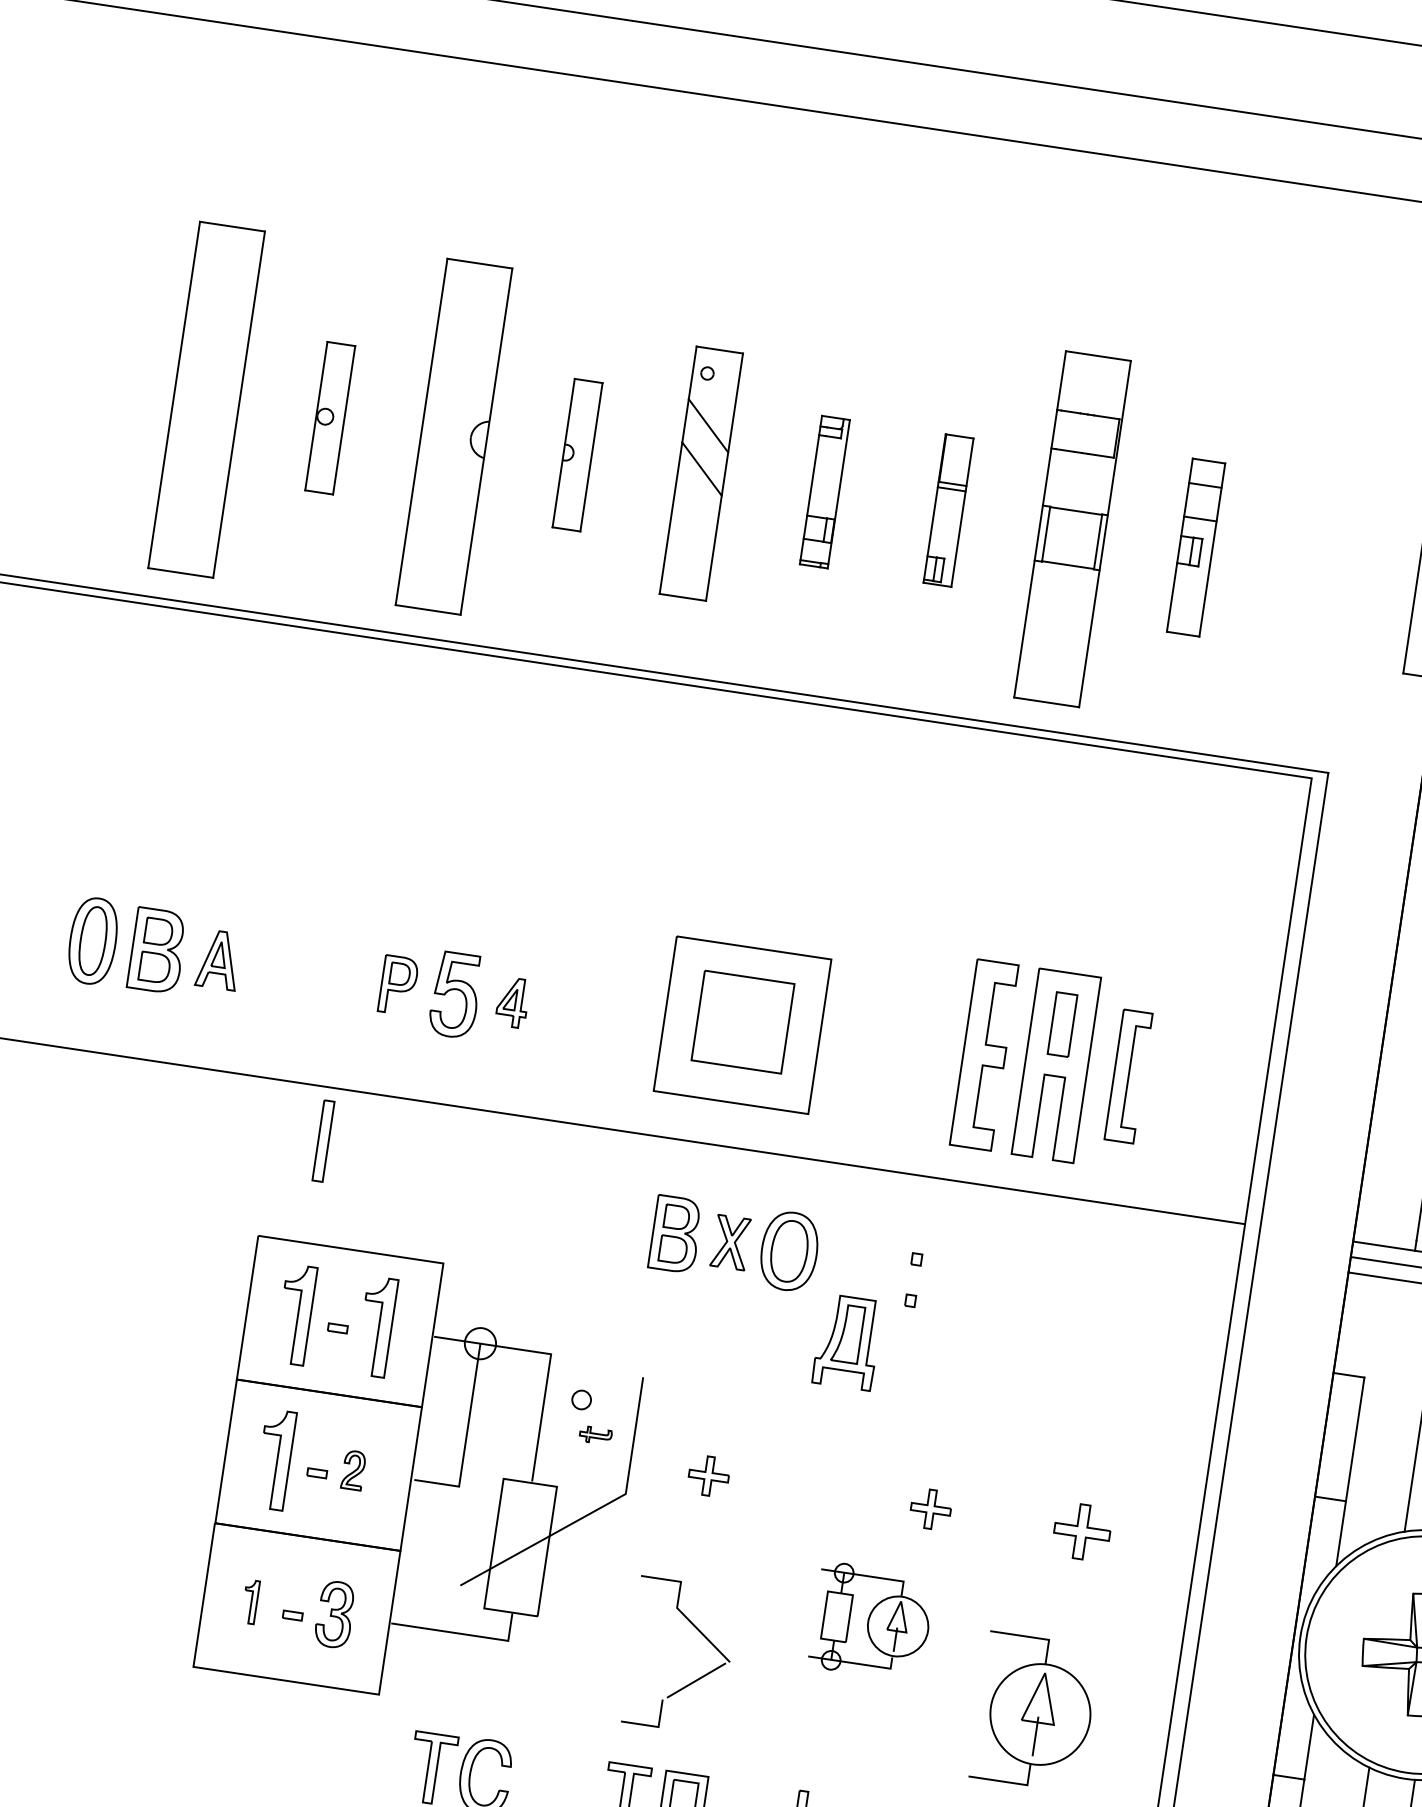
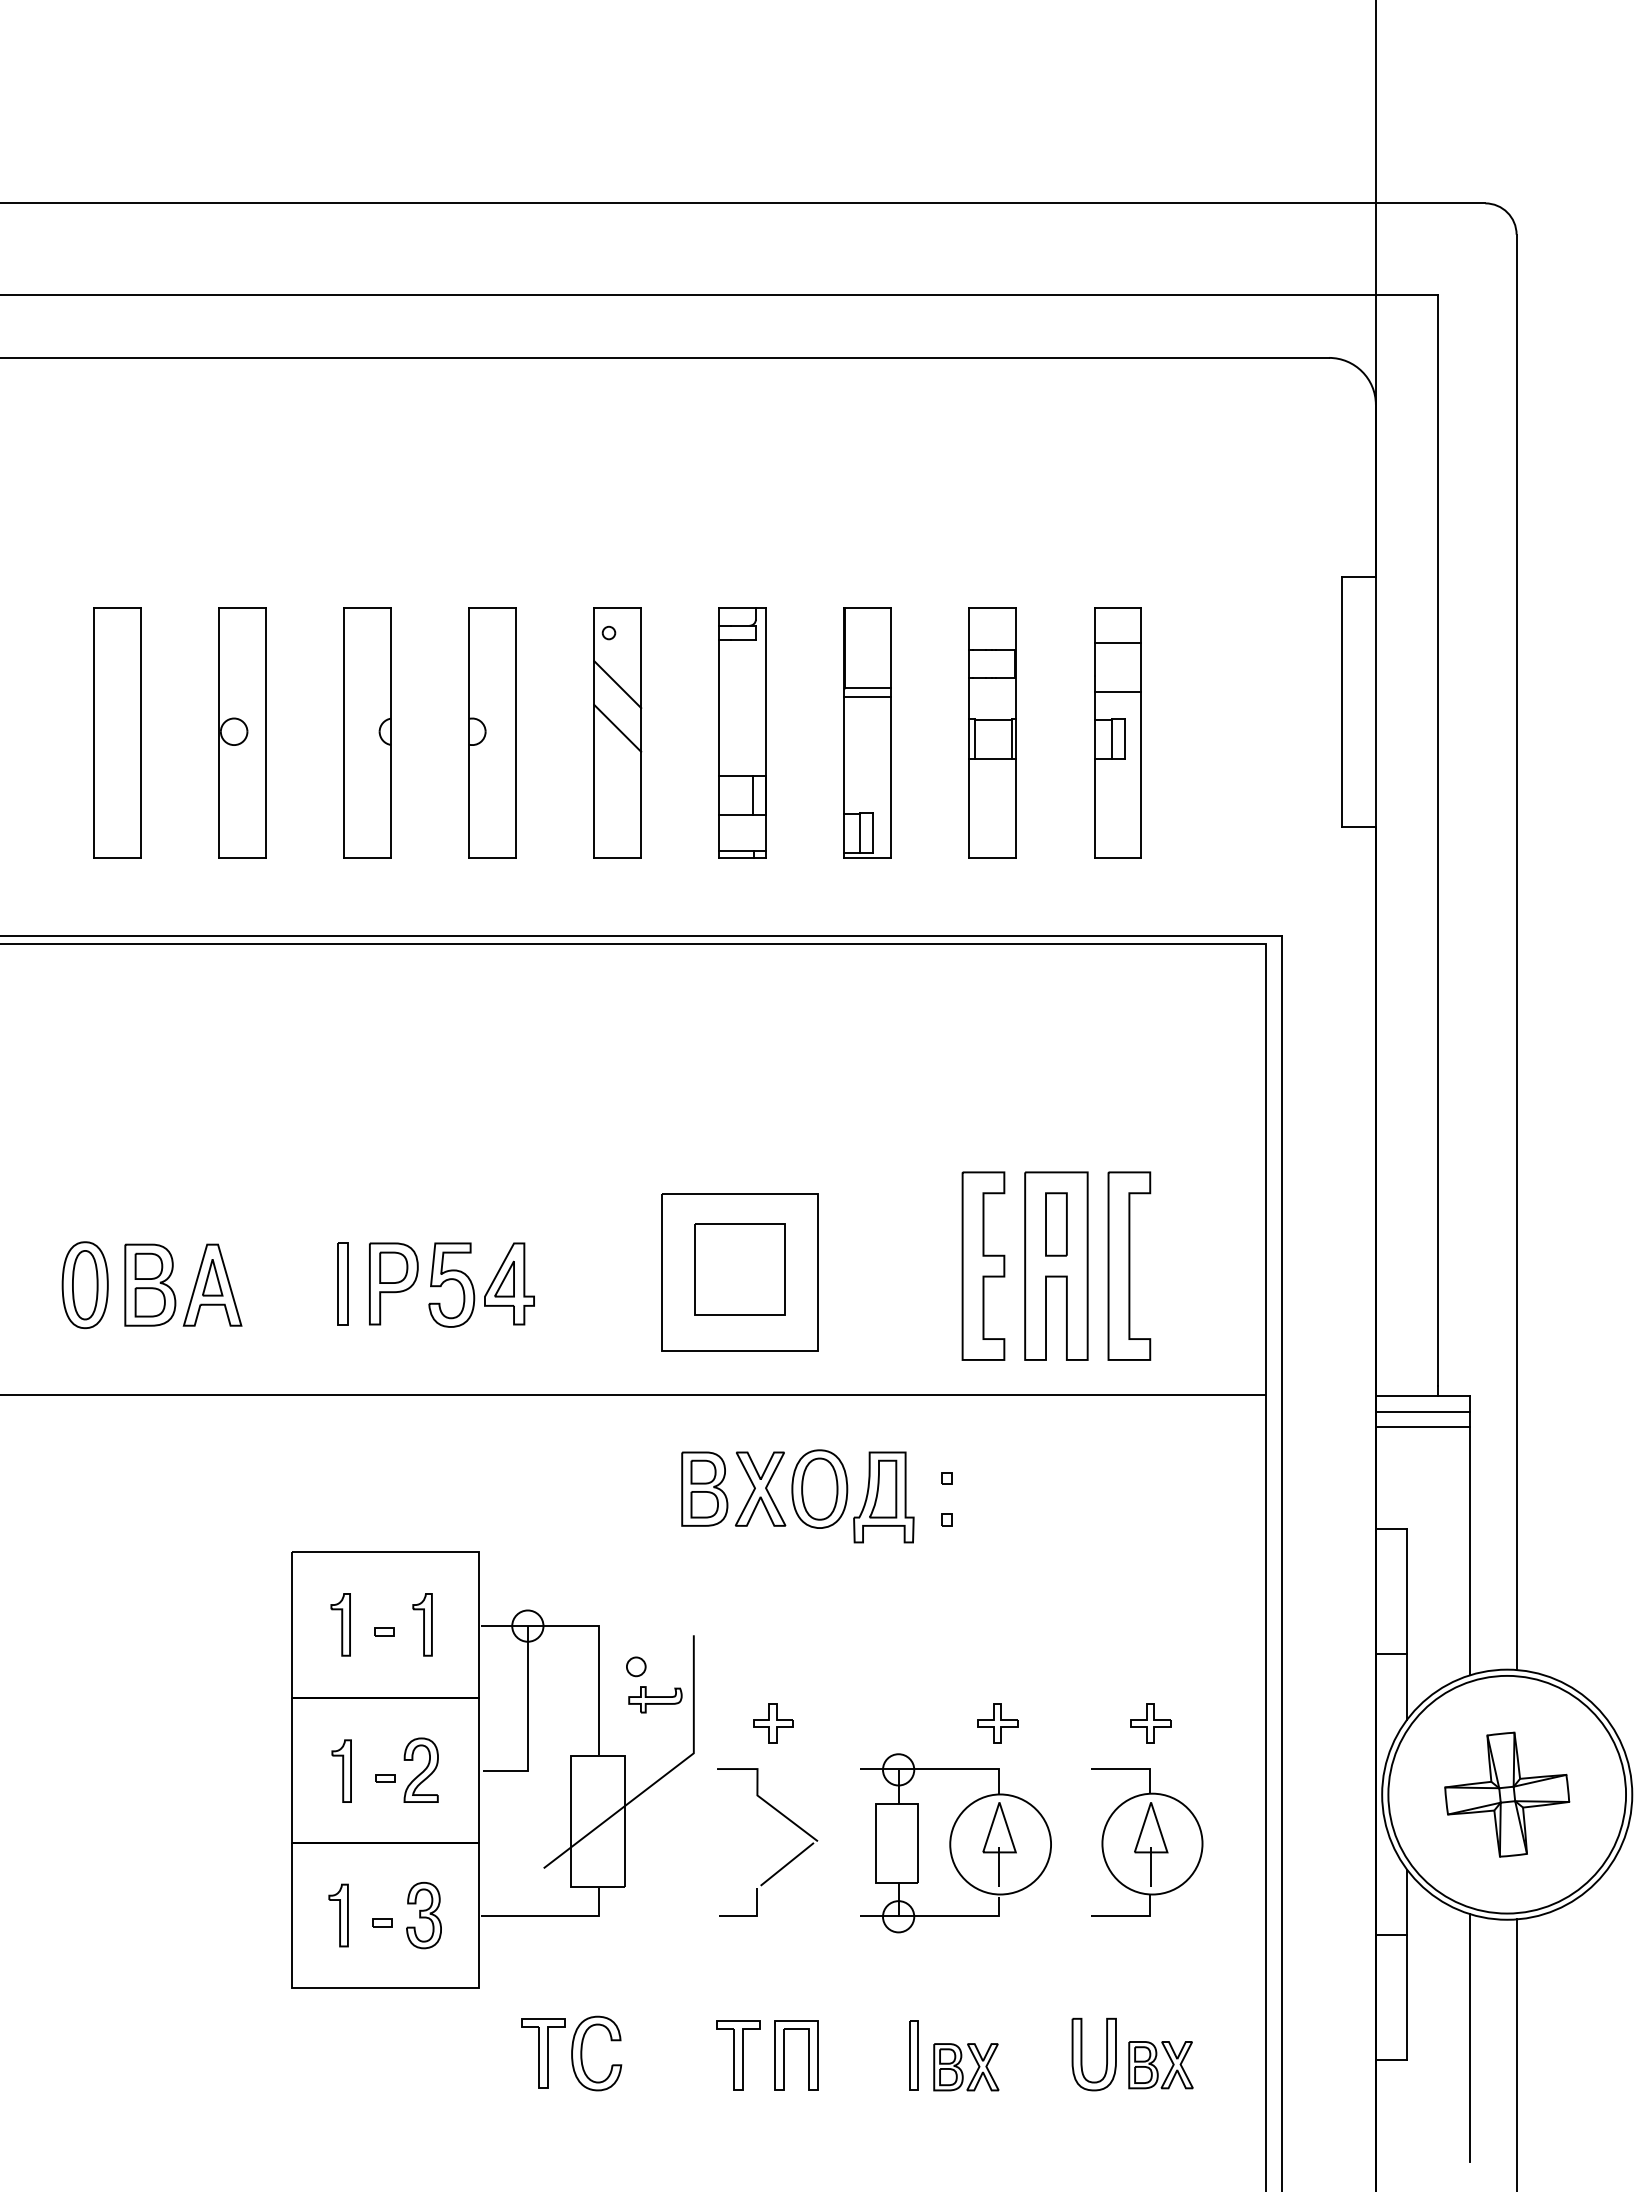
part: (206, 399) -> (117, 732), size x0.71
part: (330, 417) -> (242, 732), size x1.67
part: (453, 436) -> (367, 732), size x0.71
part: (577, 454) -> (492, 732), size x1.67
part: (824, 491) -> (742, 732), size x1.67
part: (948, 510) -> (867, 732), size x1.67
part: (1072, 528) -> (992, 732), size x0.71
part: (1195, 547) -> (1117, 732), size x1.43
part: (219, 959) -> (212, 1284), size x1.43
part: (398, 984) -> (393, 1283), size x1.43
part: (512, 1002) -> (509, 1283), size x1.67
part: (1128, 1075) -> (1129, 1265), size x1.43
part: (323, 1140) -> (342, 1283), moved
part: (730, 1241) -> (760, 1488), size x1.43
part: (295, 1314) -> (340, 1624), size x0.62
part: (376, 1326) -> (422, 1624), size x0.62
part: (847, 1342) -> (883, 1497), moved
part: (595, 1435) -> (655, 1699), size x1.67
part: (274, 1458) -> (341, 1770), size x0.62
part: (353, 1469) -> (420, 1769), size x1.67
part: (1081, 1532) -> (1150, 1723), size x0.71
part: (250, 1601) -> (338, 1915), size x1.43
part: (871, 1621) -> (955, 1843), size x1.67
part: (696, 1678) -> (787, 1862), moved
part: (1035, 1712) -> (1147, 1842), moved

